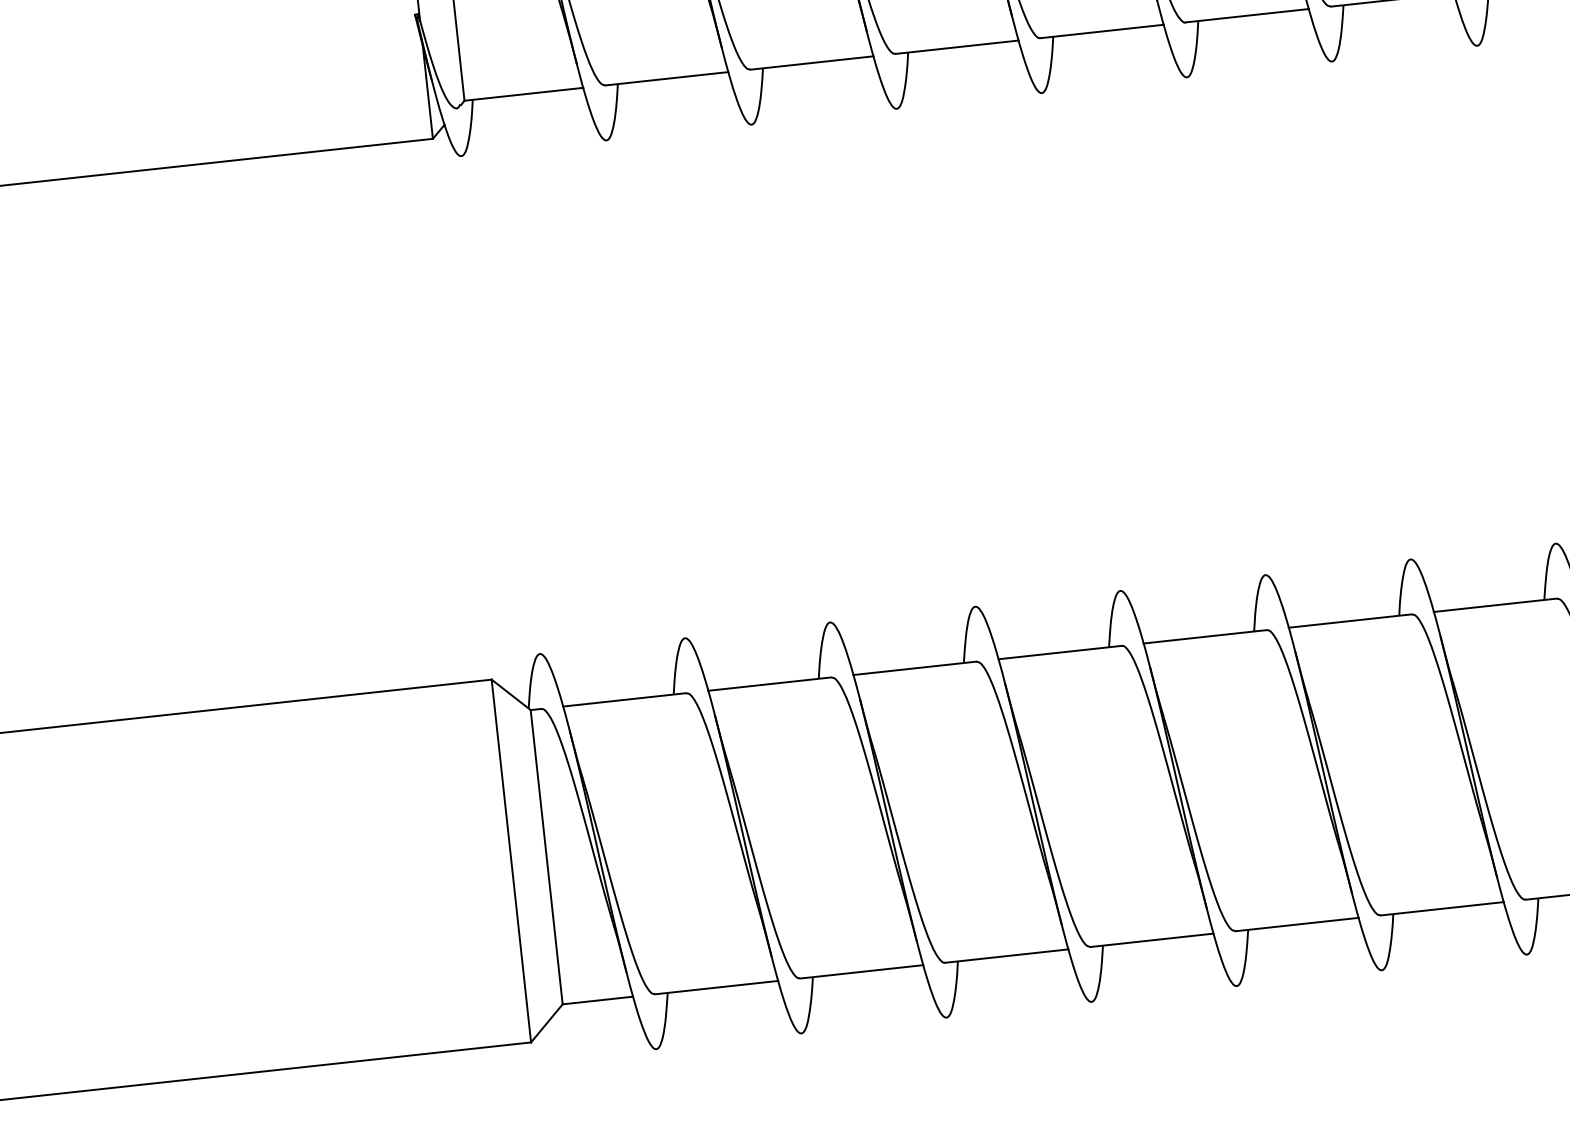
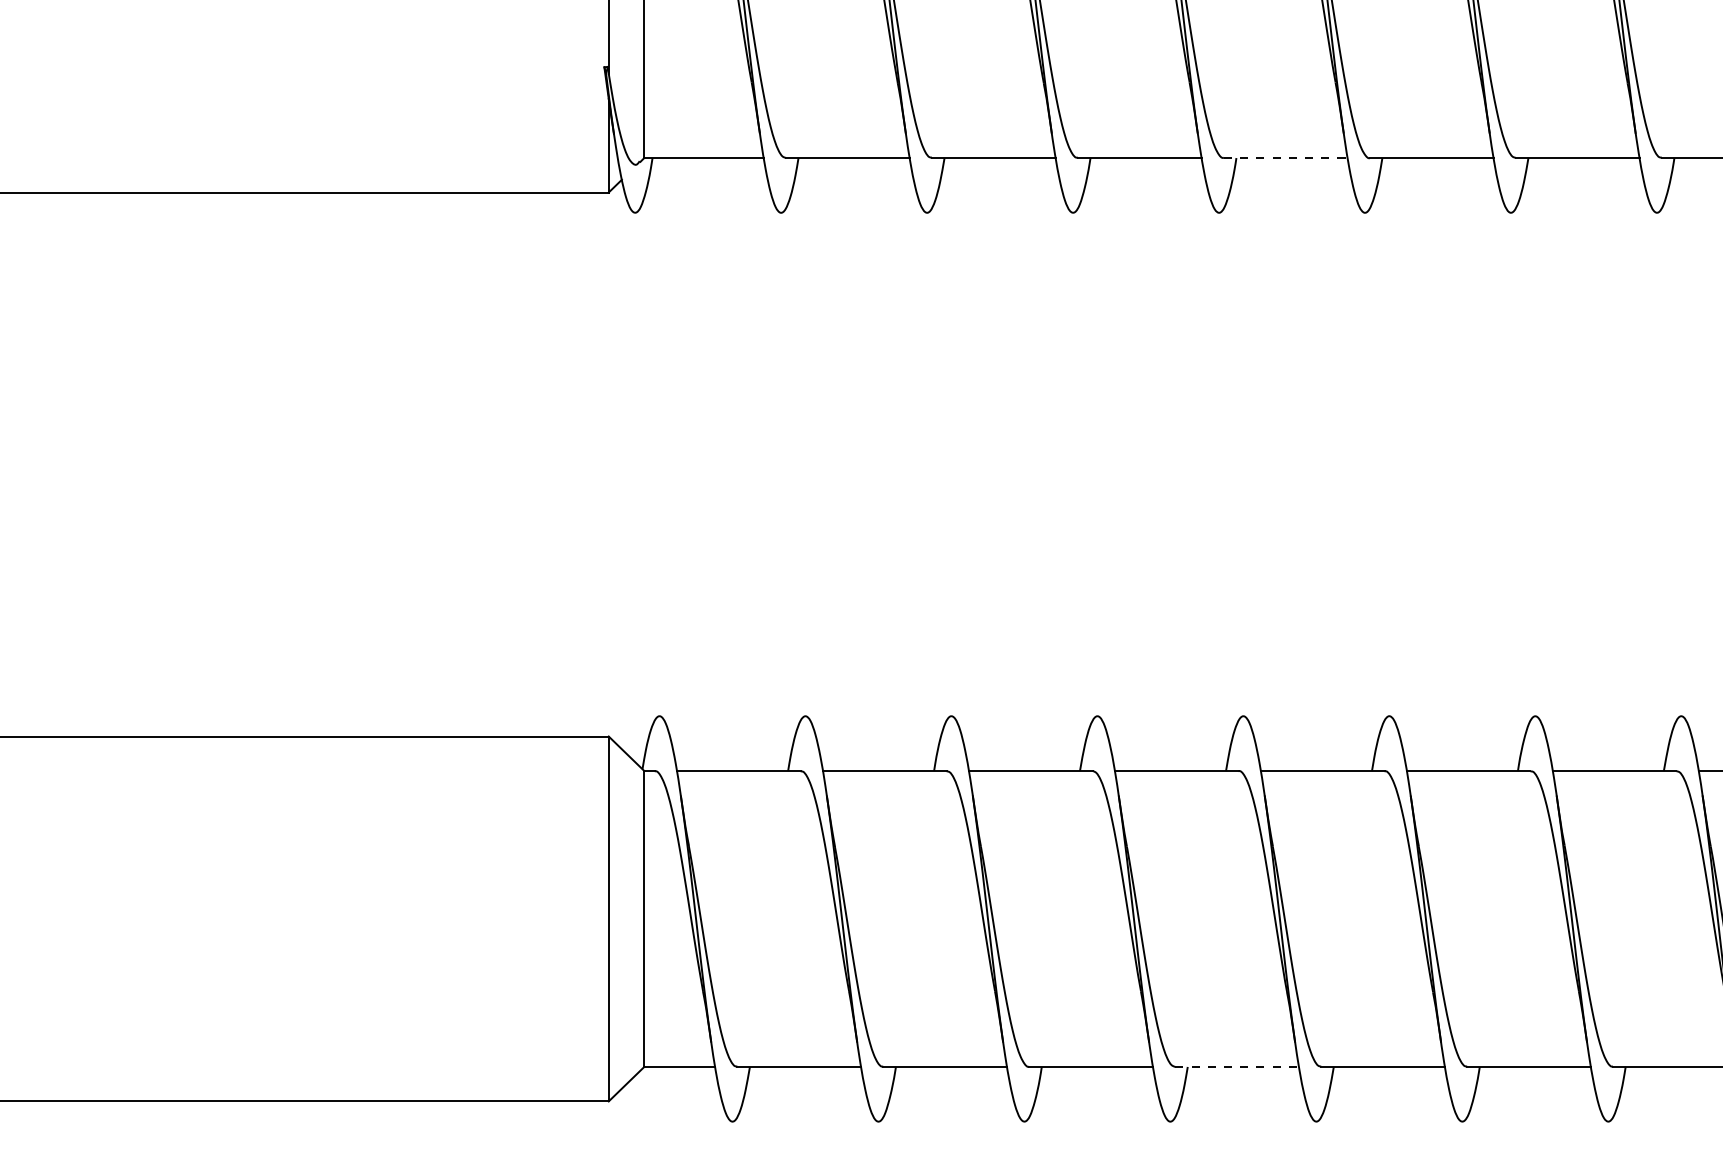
line: (1102, 31) -> (1285, 158), solid -> dashed
line: (1152, 939) -> (1237, 1066), solid -> dashed

